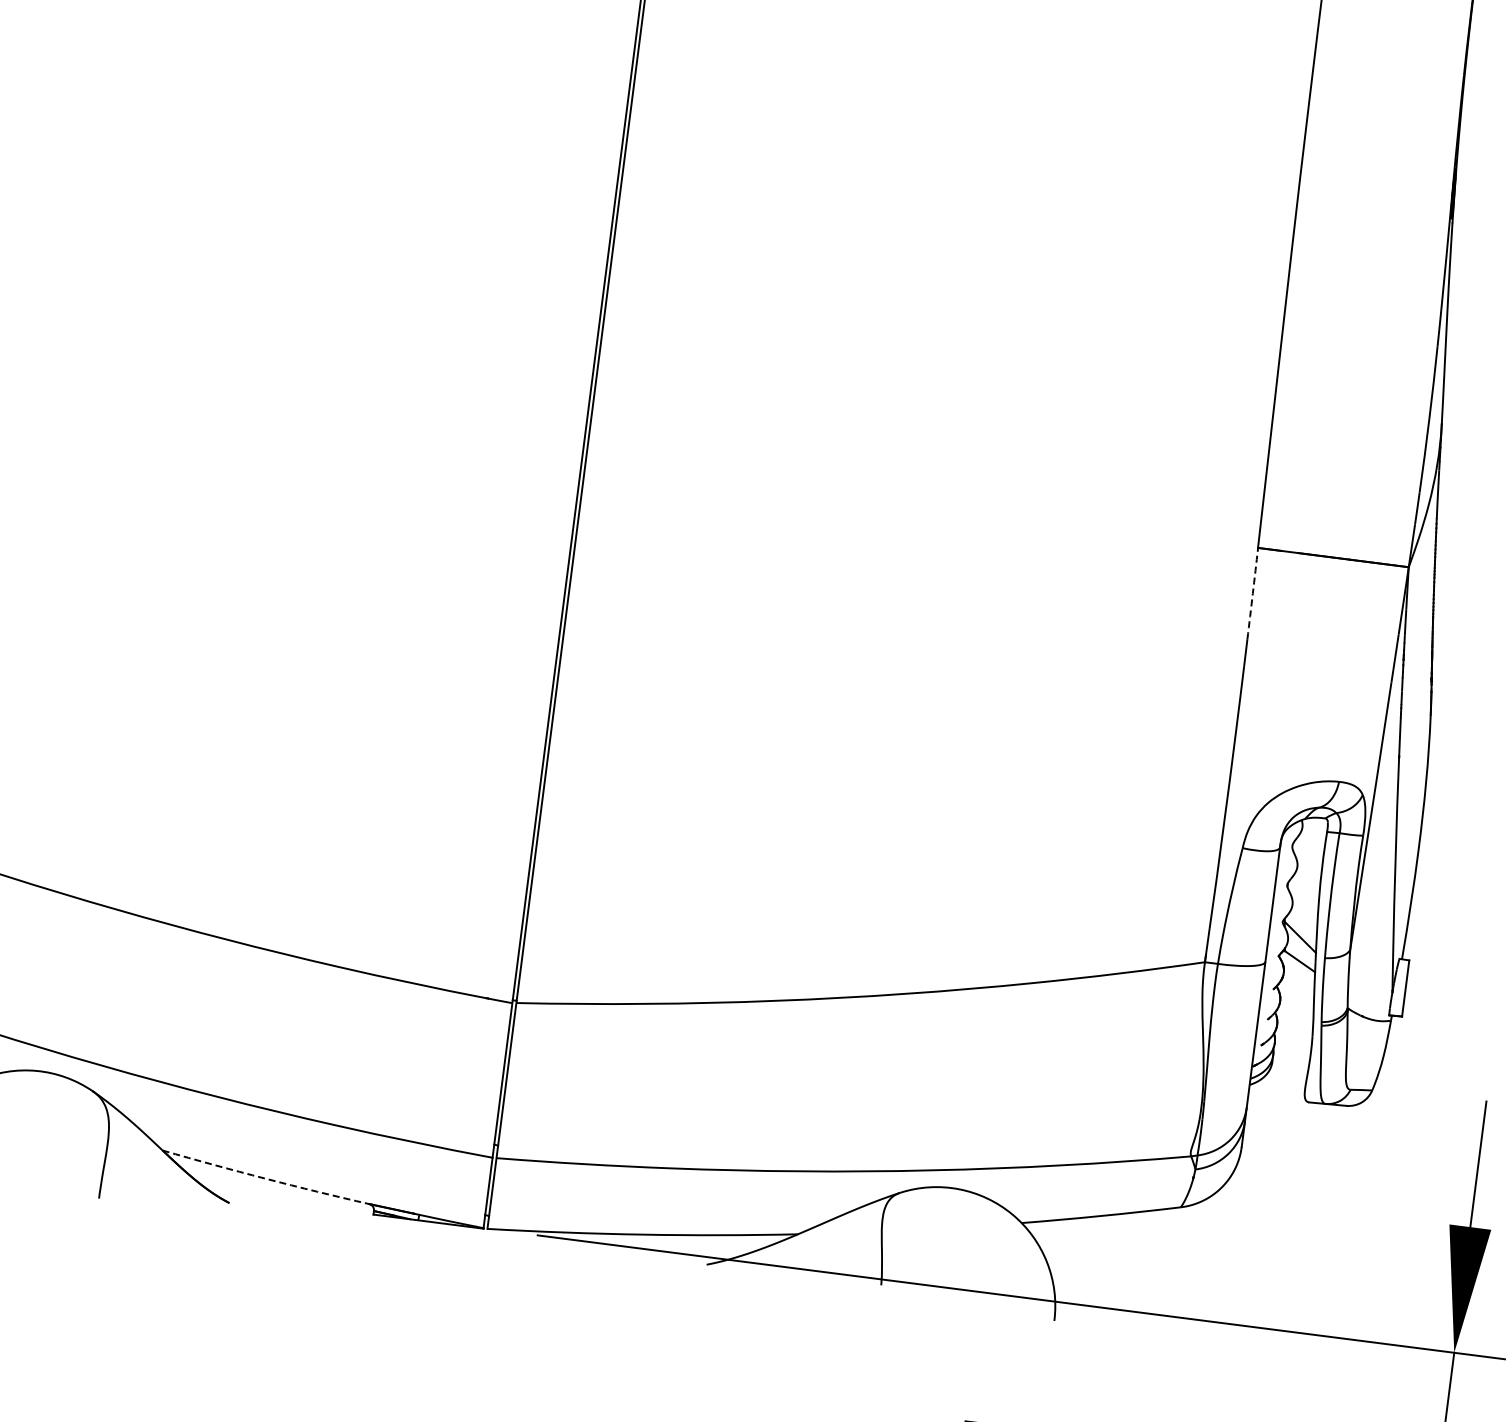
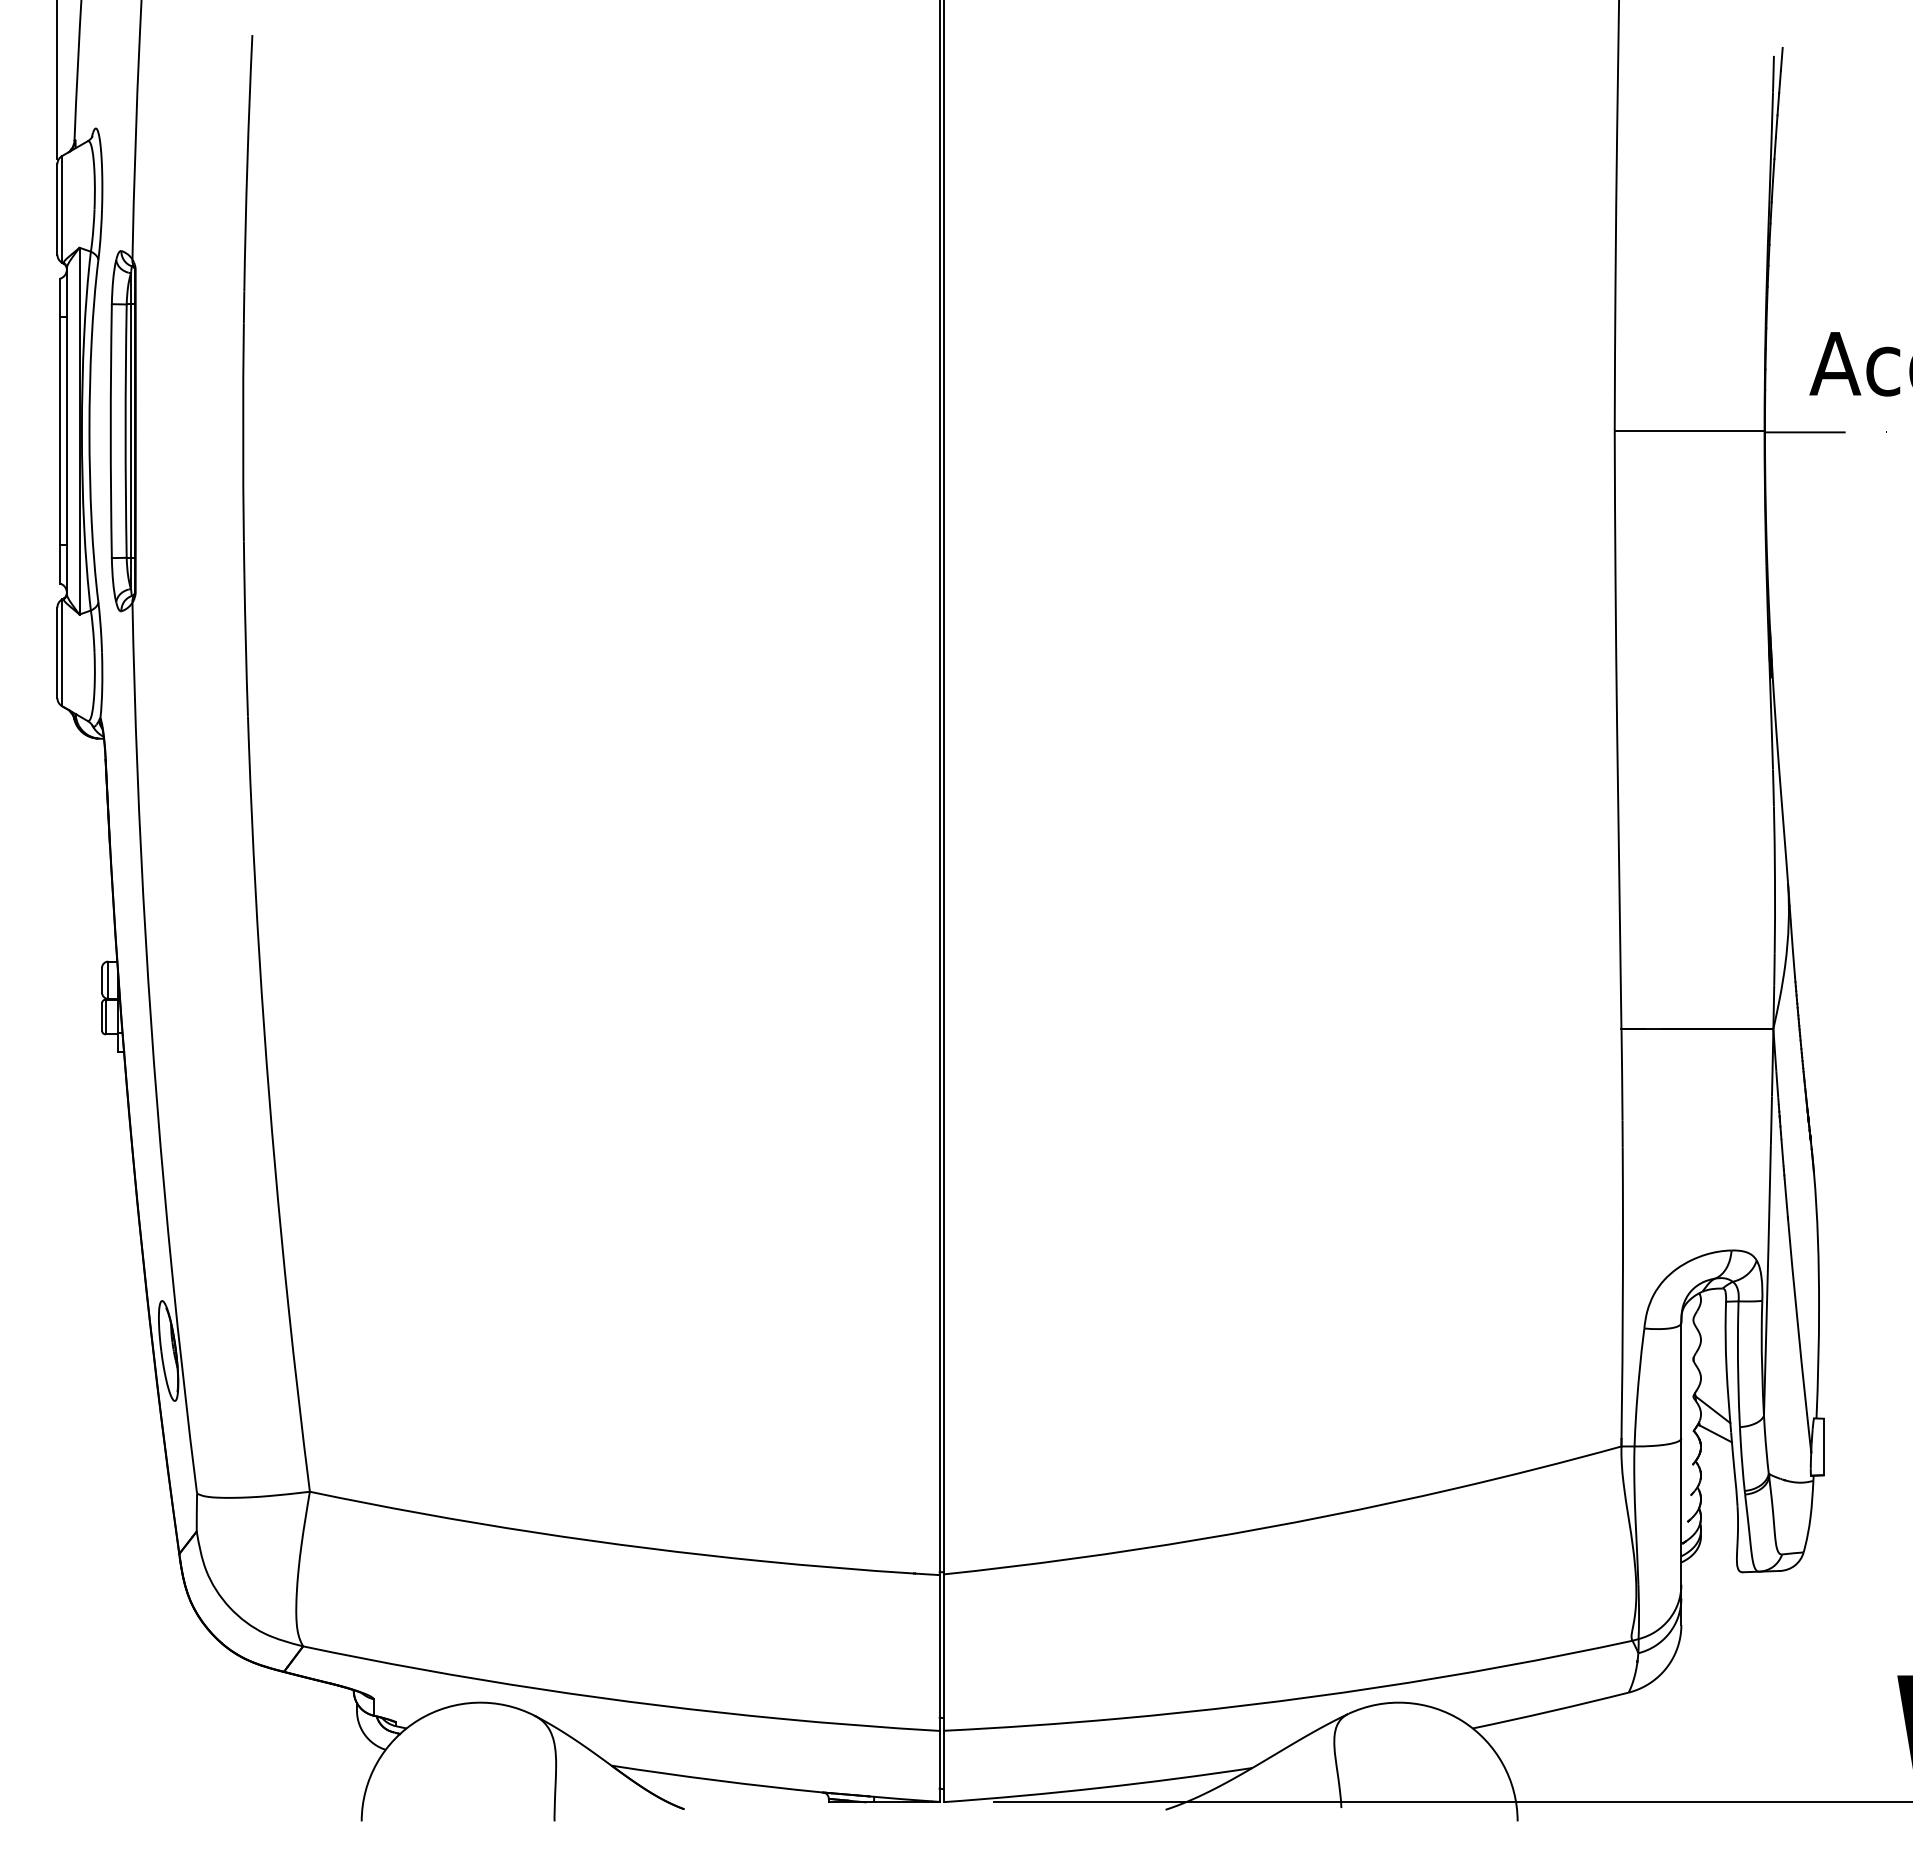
arc: (1253, 593) -> (1622, 1074), dashed -> solid
arc: (265, 1178) -> (717, 1780), dashed -> solid

